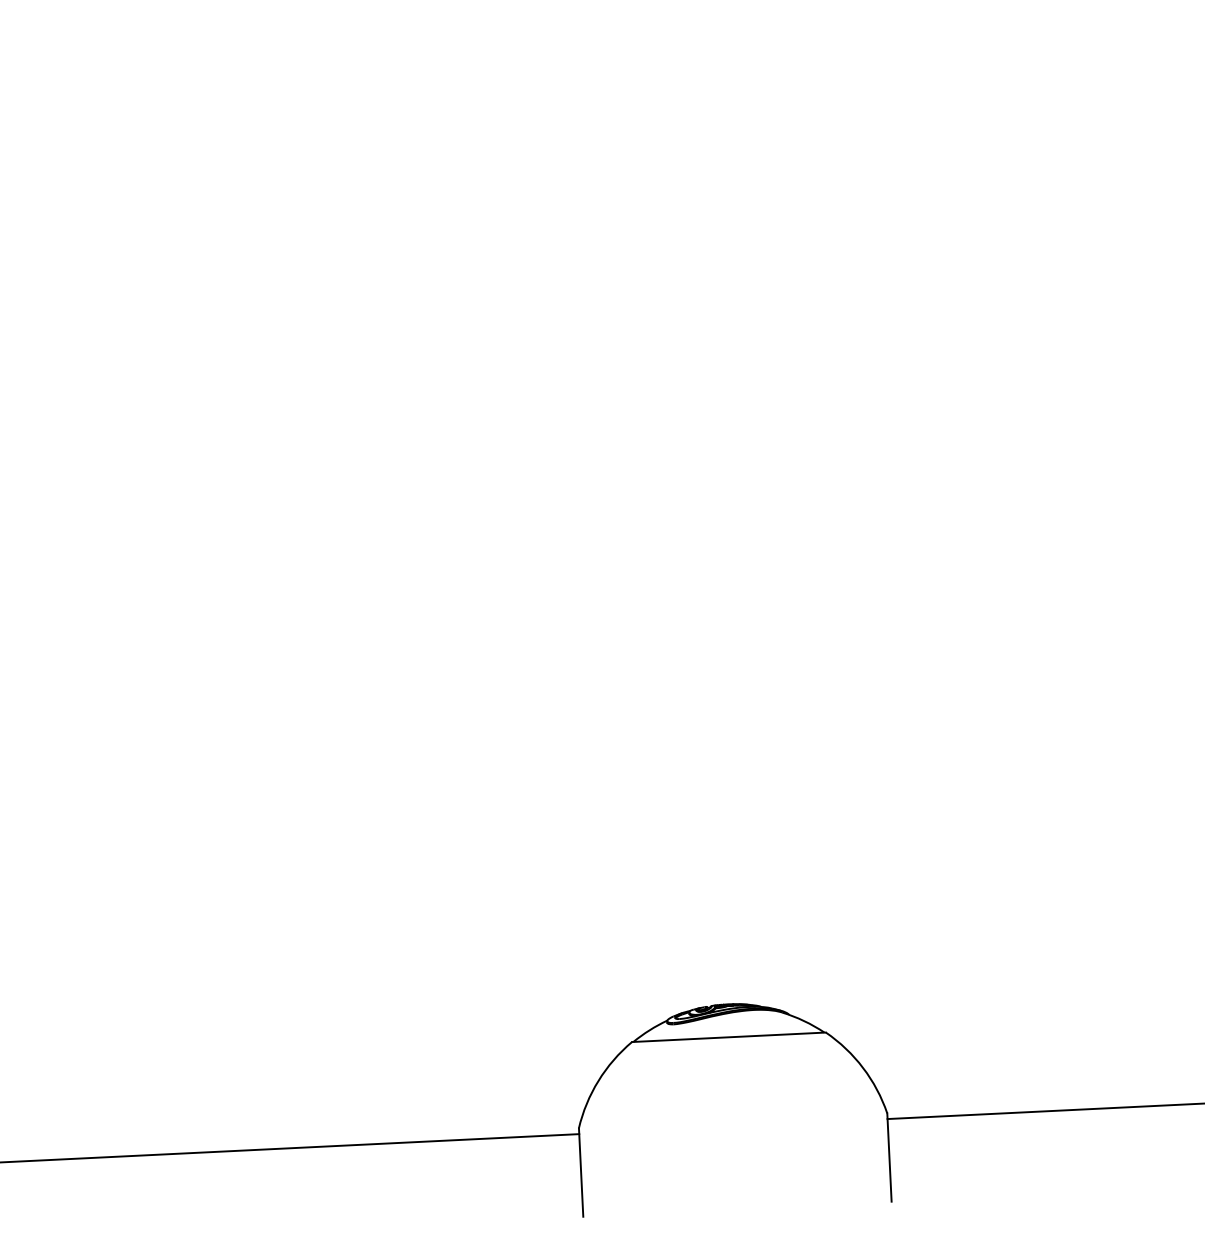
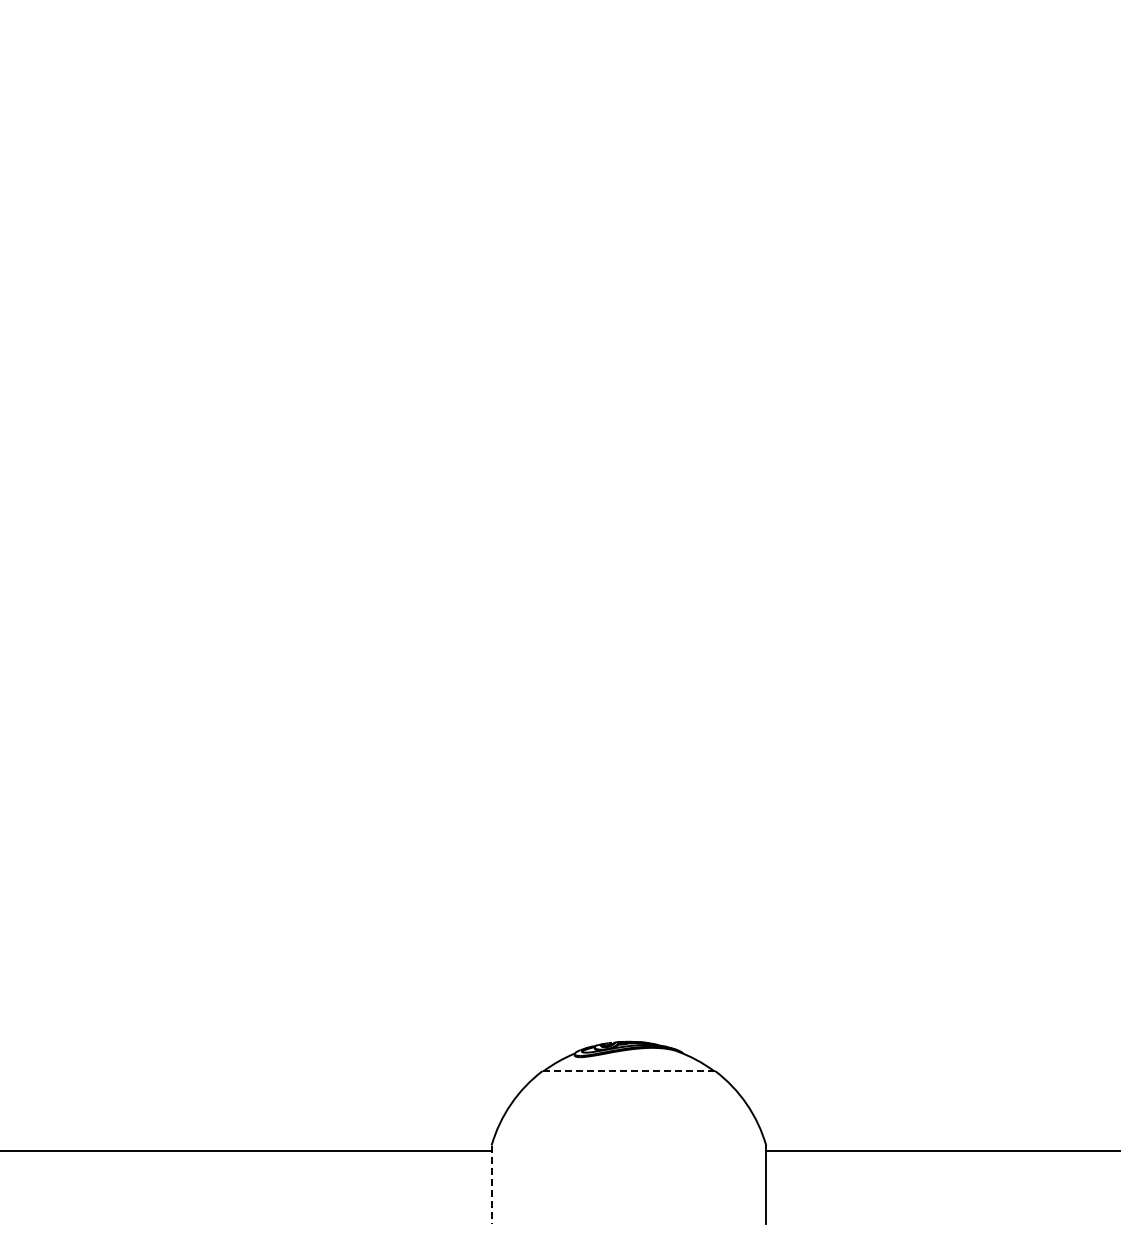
line: (729, 1037) -> (629, 1071), solid -> dashed
line: (580, 1173) -> (491, 1185), solid -> dashed

